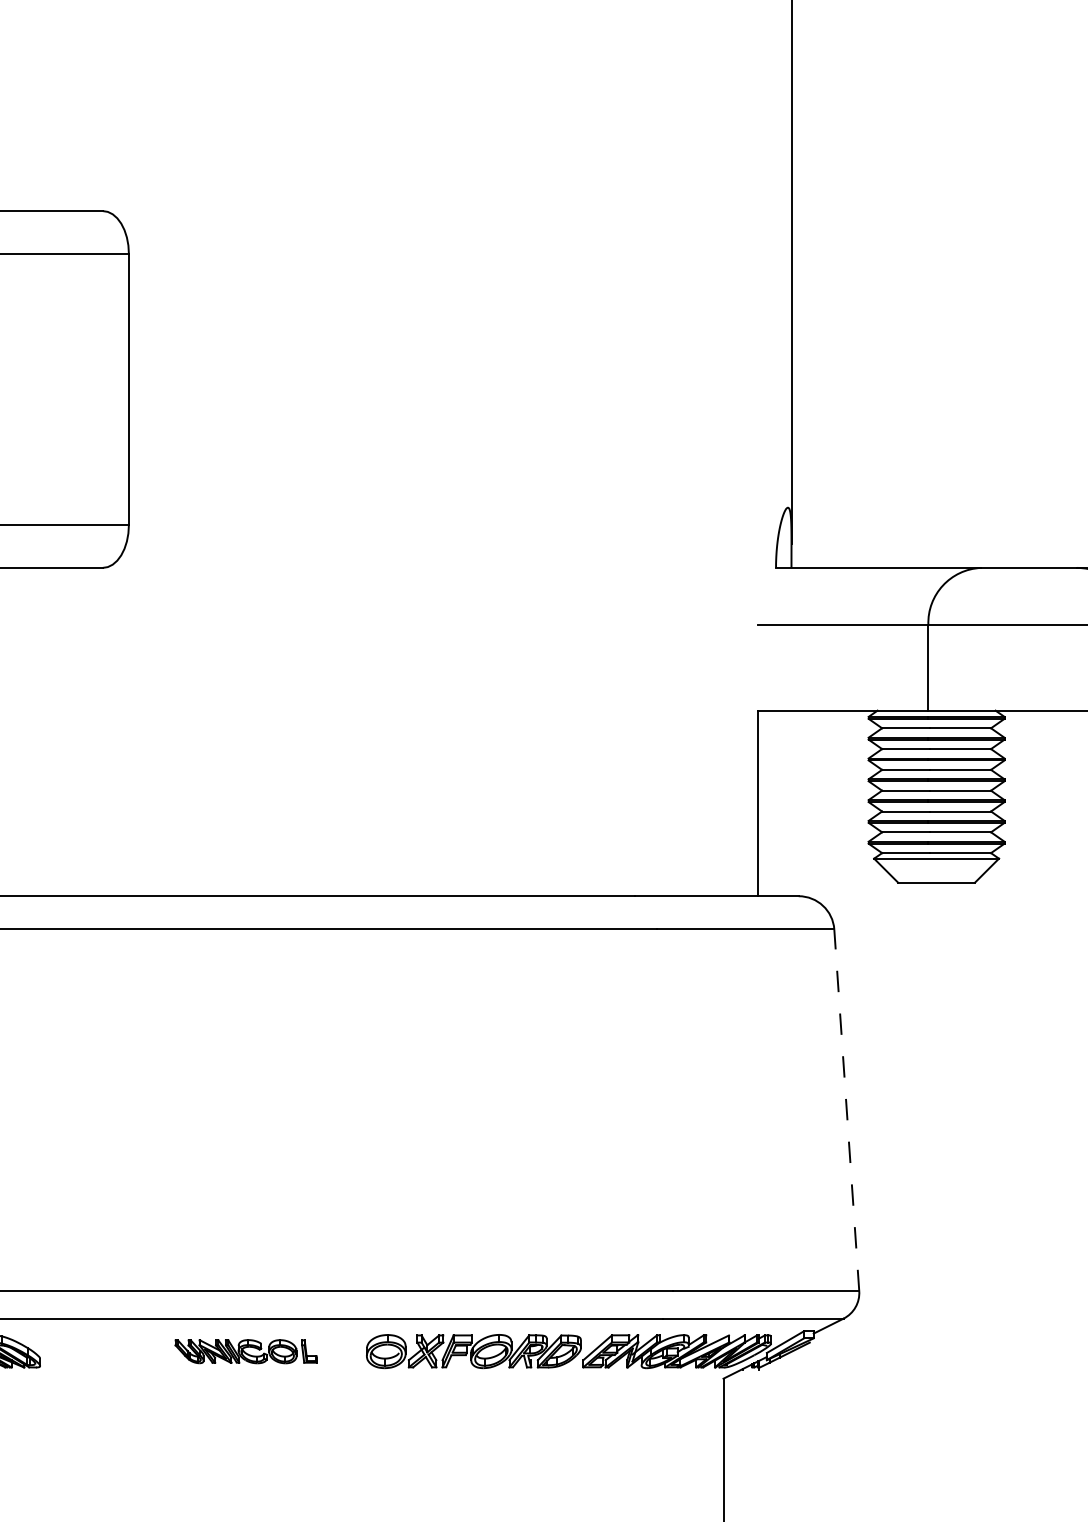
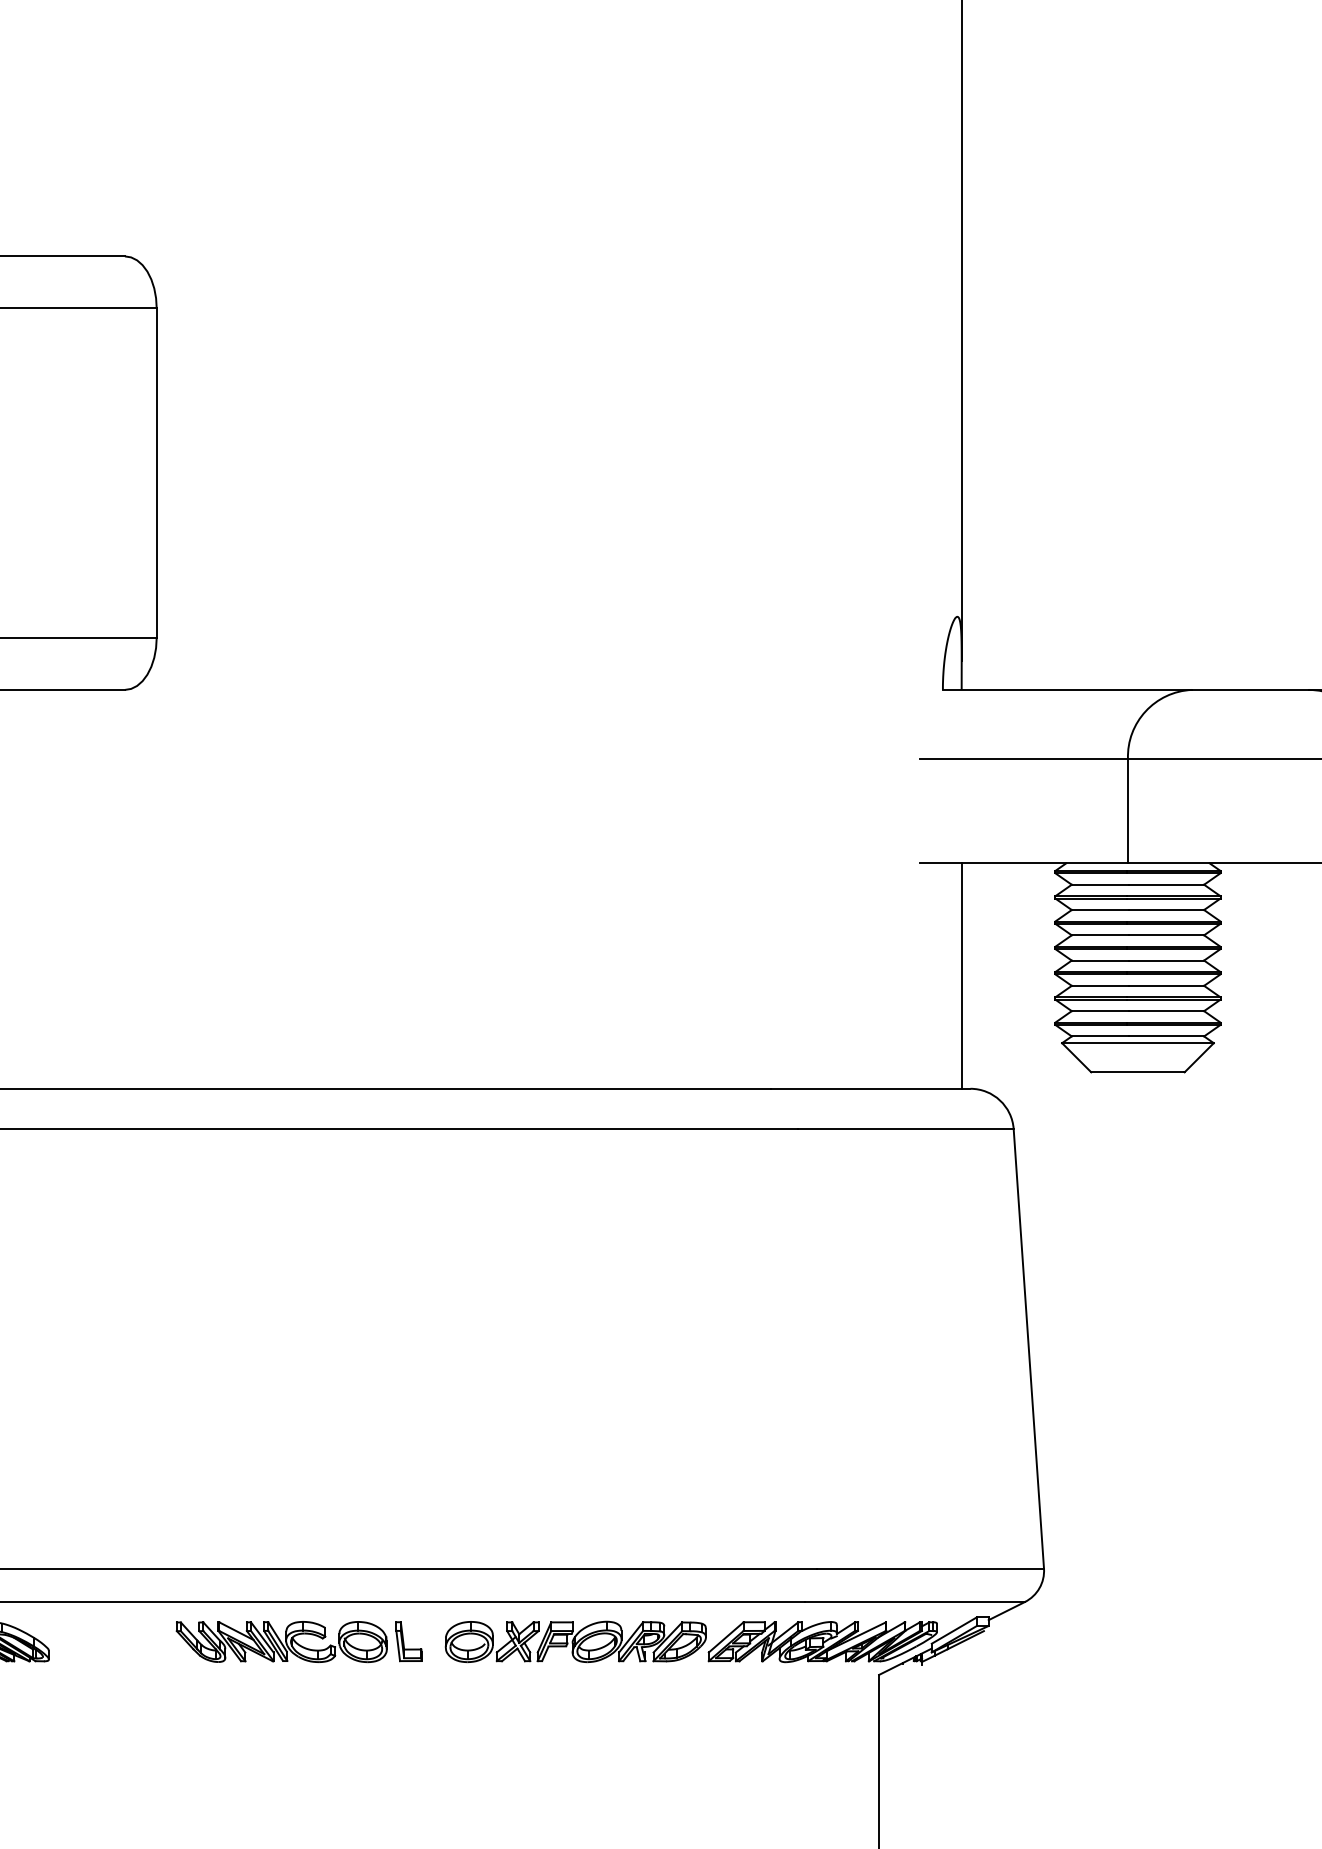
line: (757, 803) -> (961, 976), moved
line: (846, 1109) -> (1028, 1347), dashed -> solid
part: (245, 1351) -> (298, 1641), size x1.43

